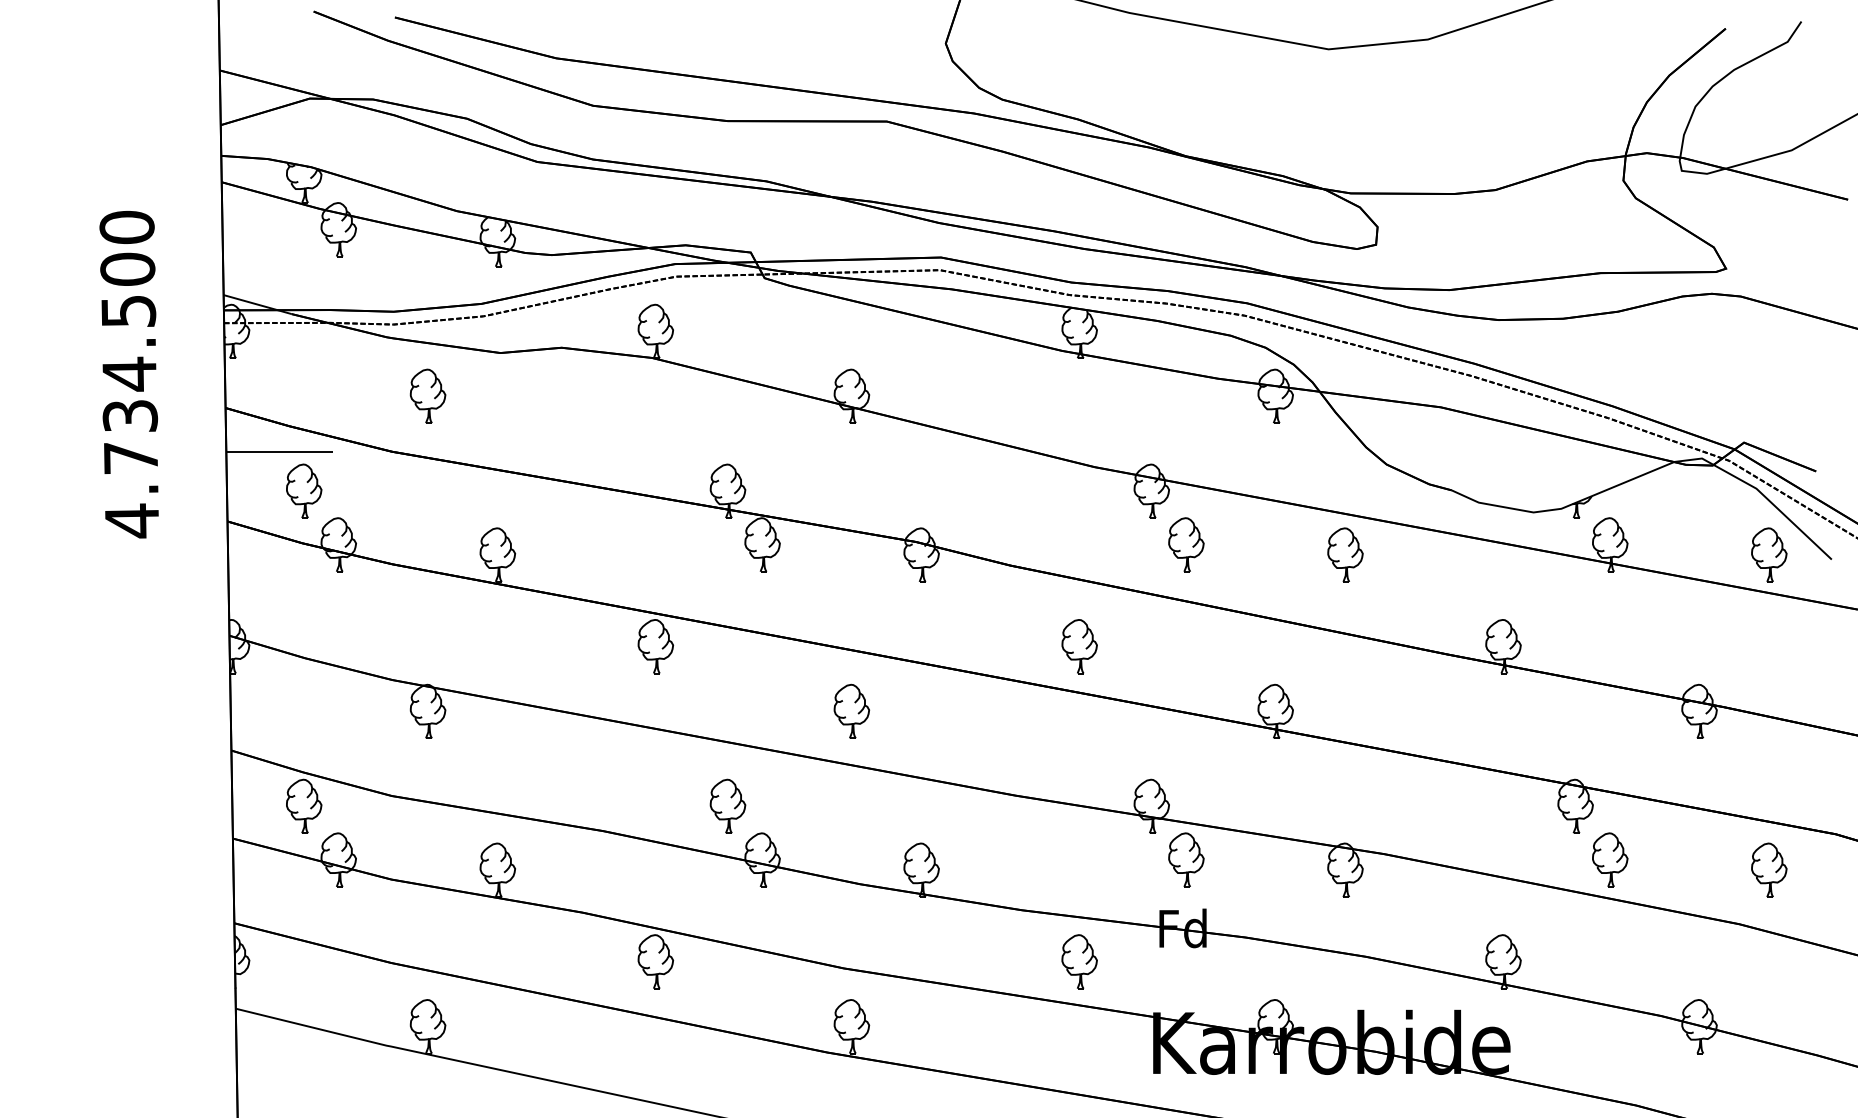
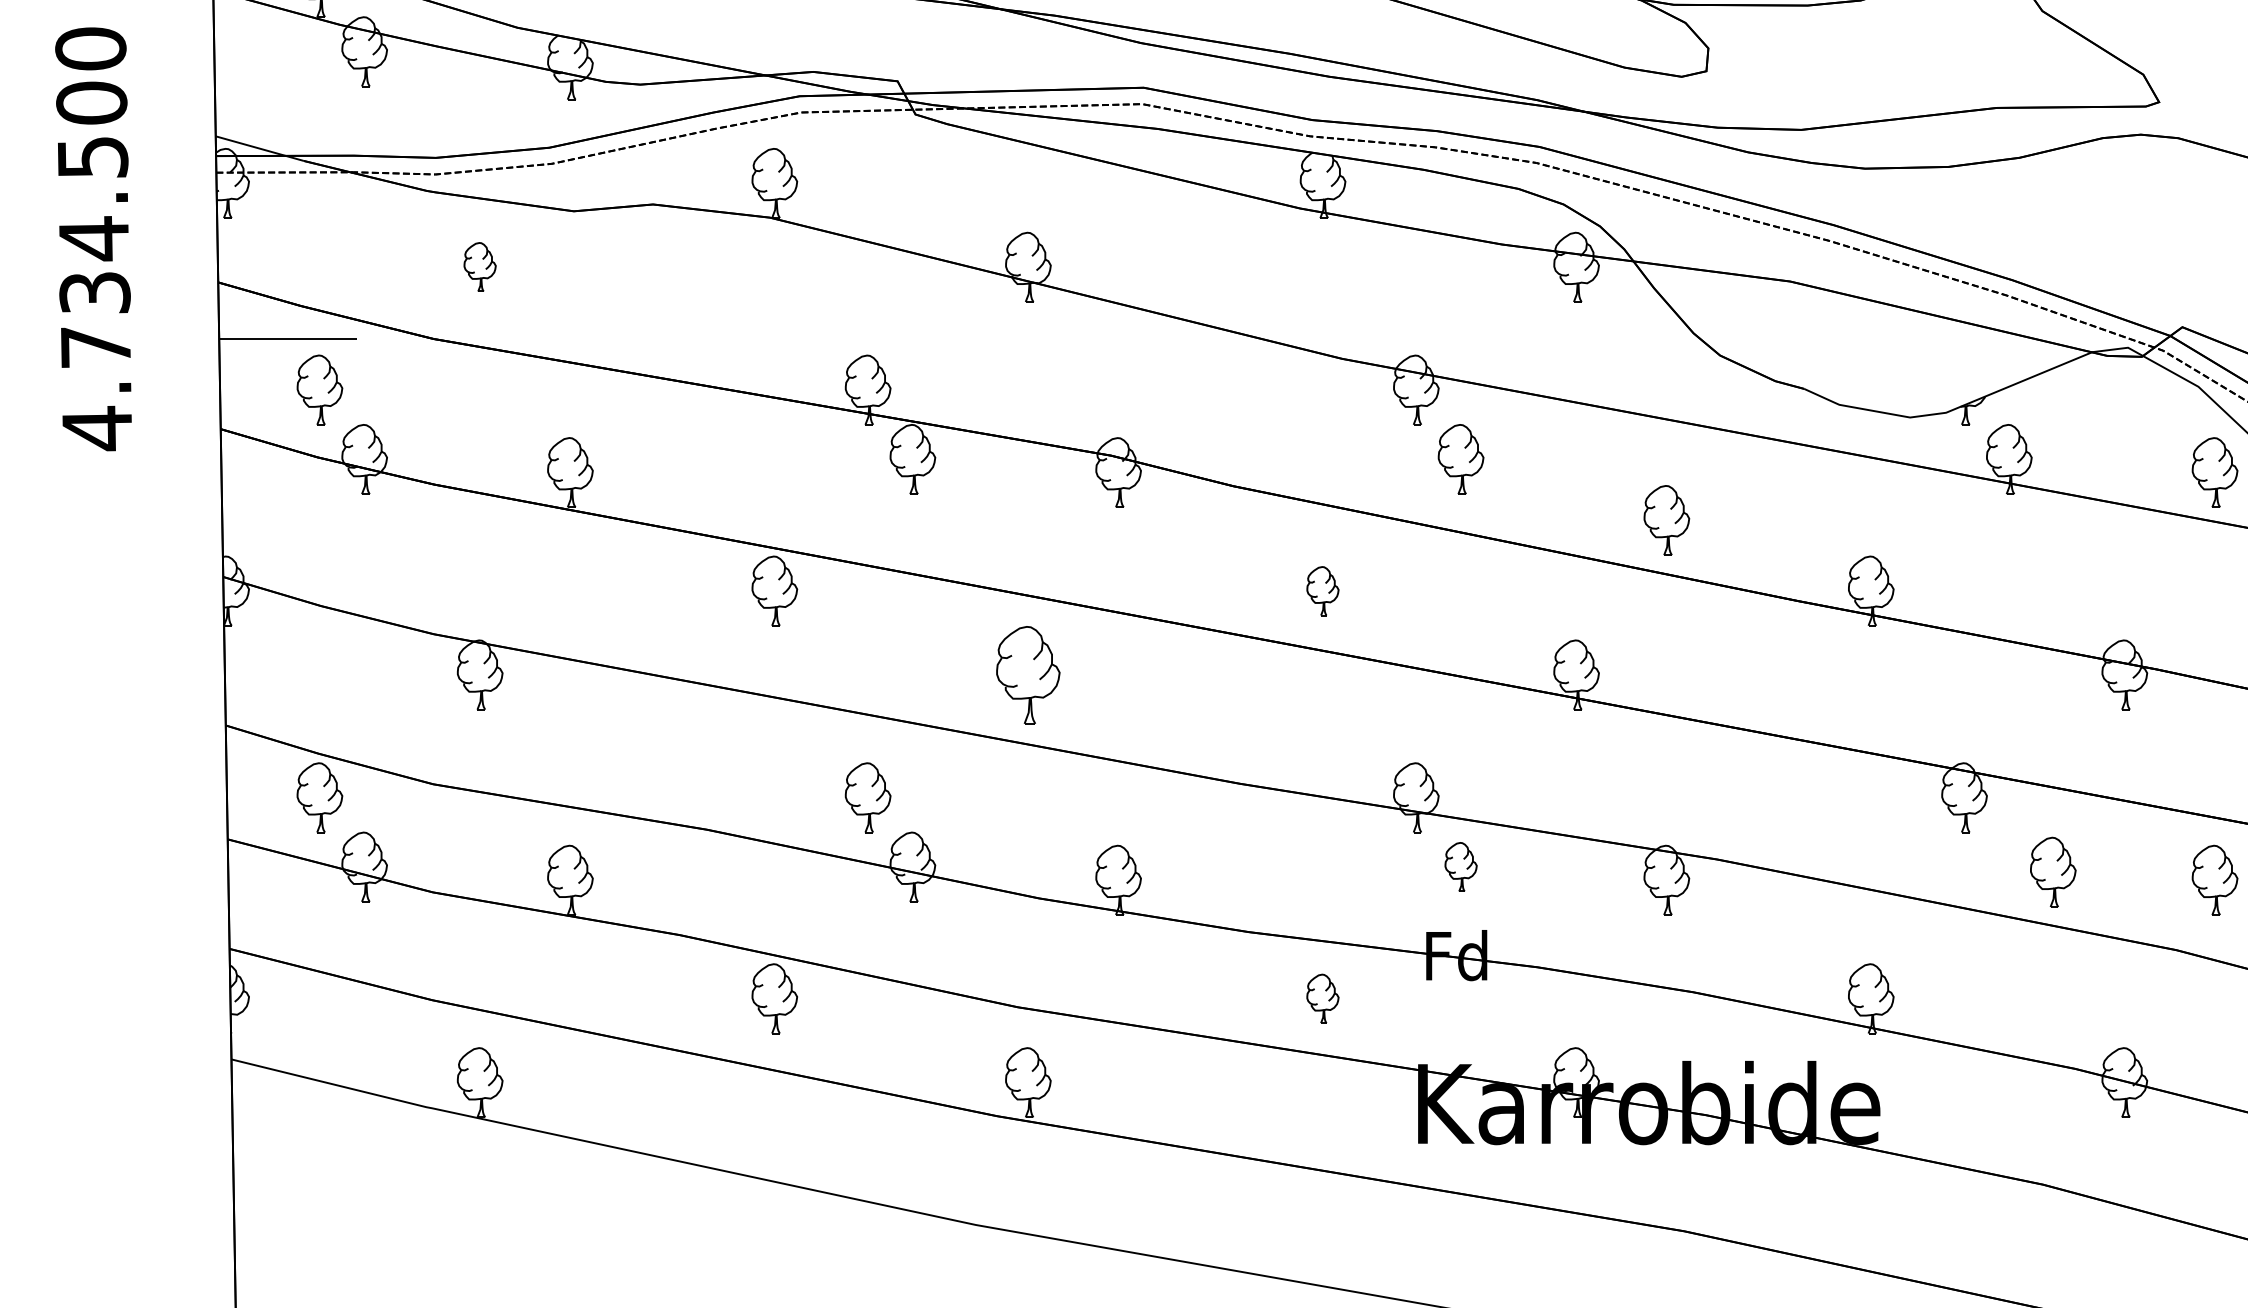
part: (427, 395) -> (479, 266), size x0.7
part: (1345, 554) -> (1666, 519), moved
part: (1079, 646) -> (1322, 590), size x0.7
part: (851, 710) -> (1027, 673), size x1.4
part: (1186, 859) -> (1461, 866), size x0.7
part: (1610, 859) -> (2053, 871), moved
part: (1079, 961) -> (1322, 998), size x0.7

